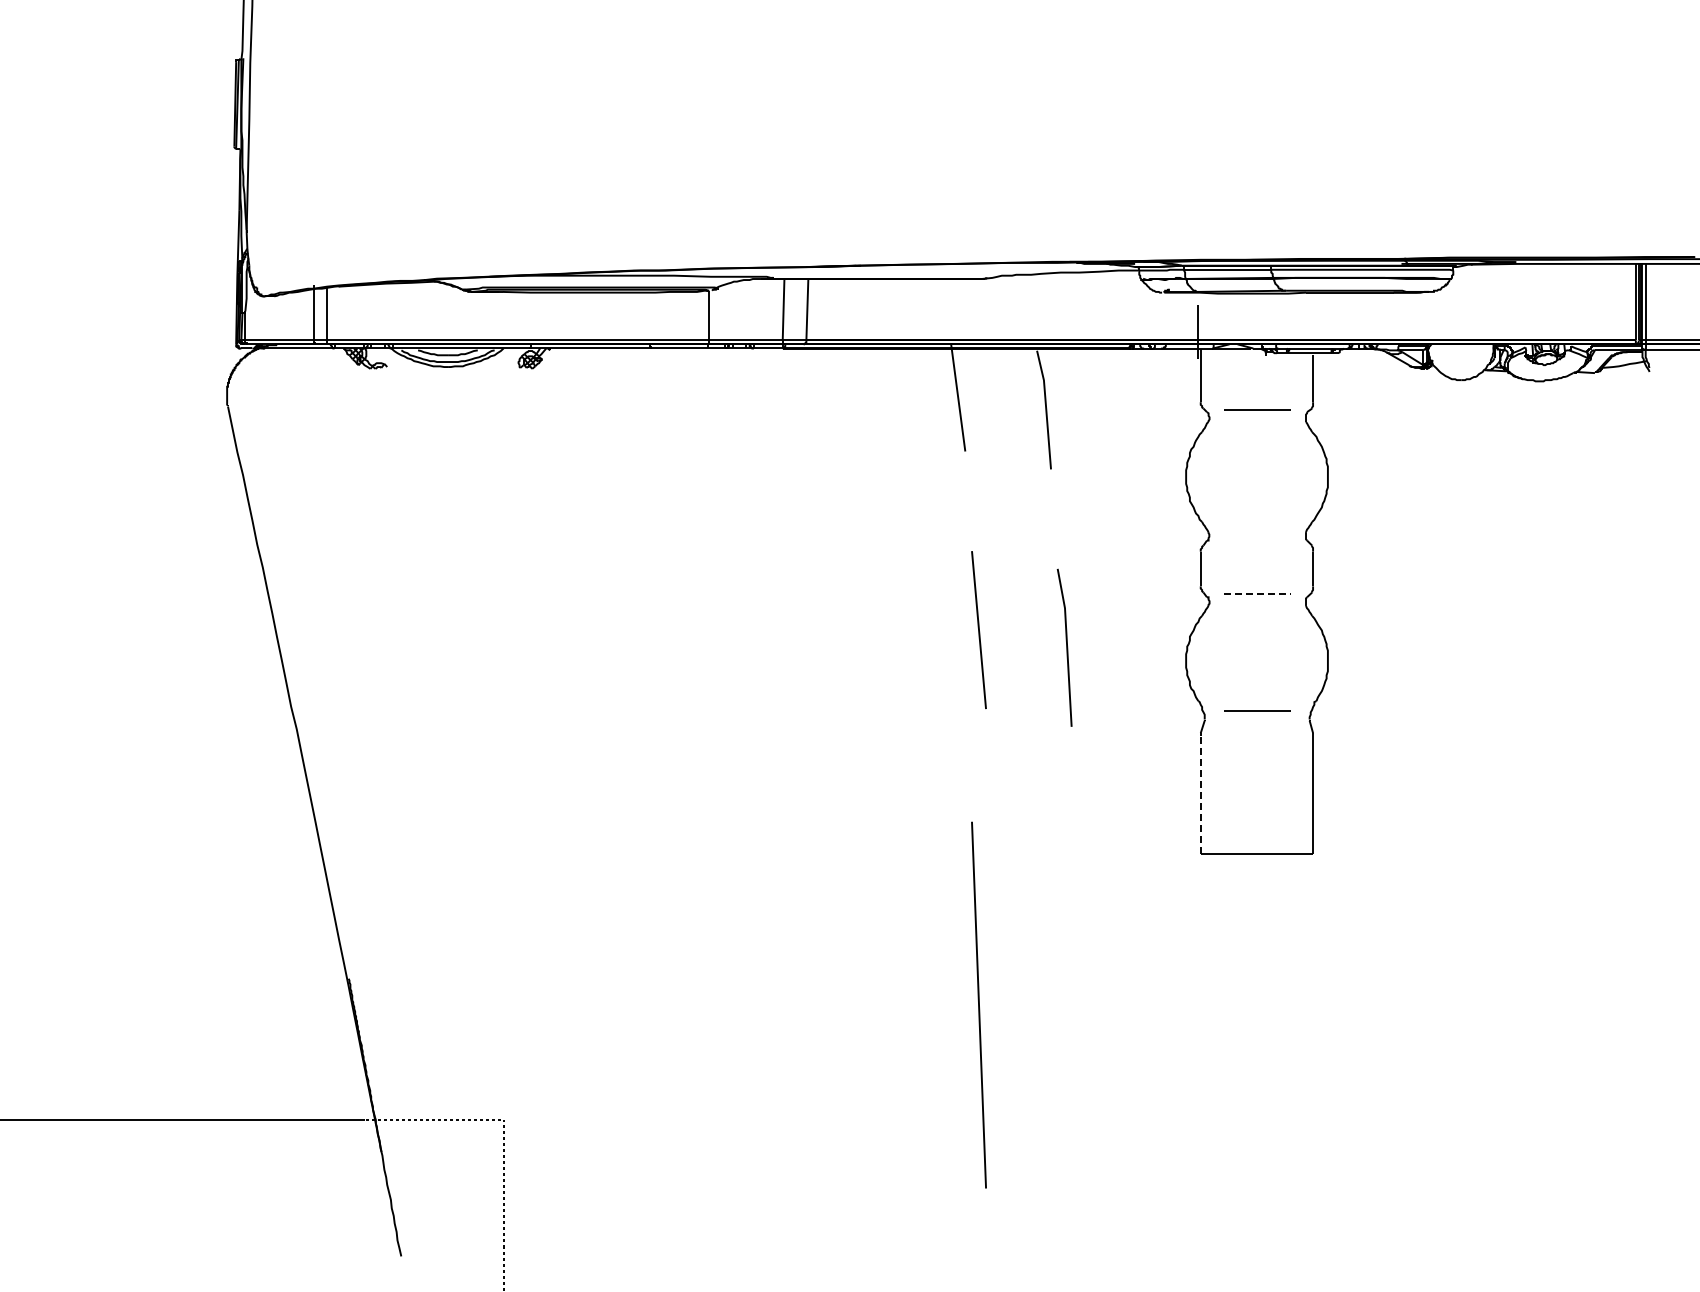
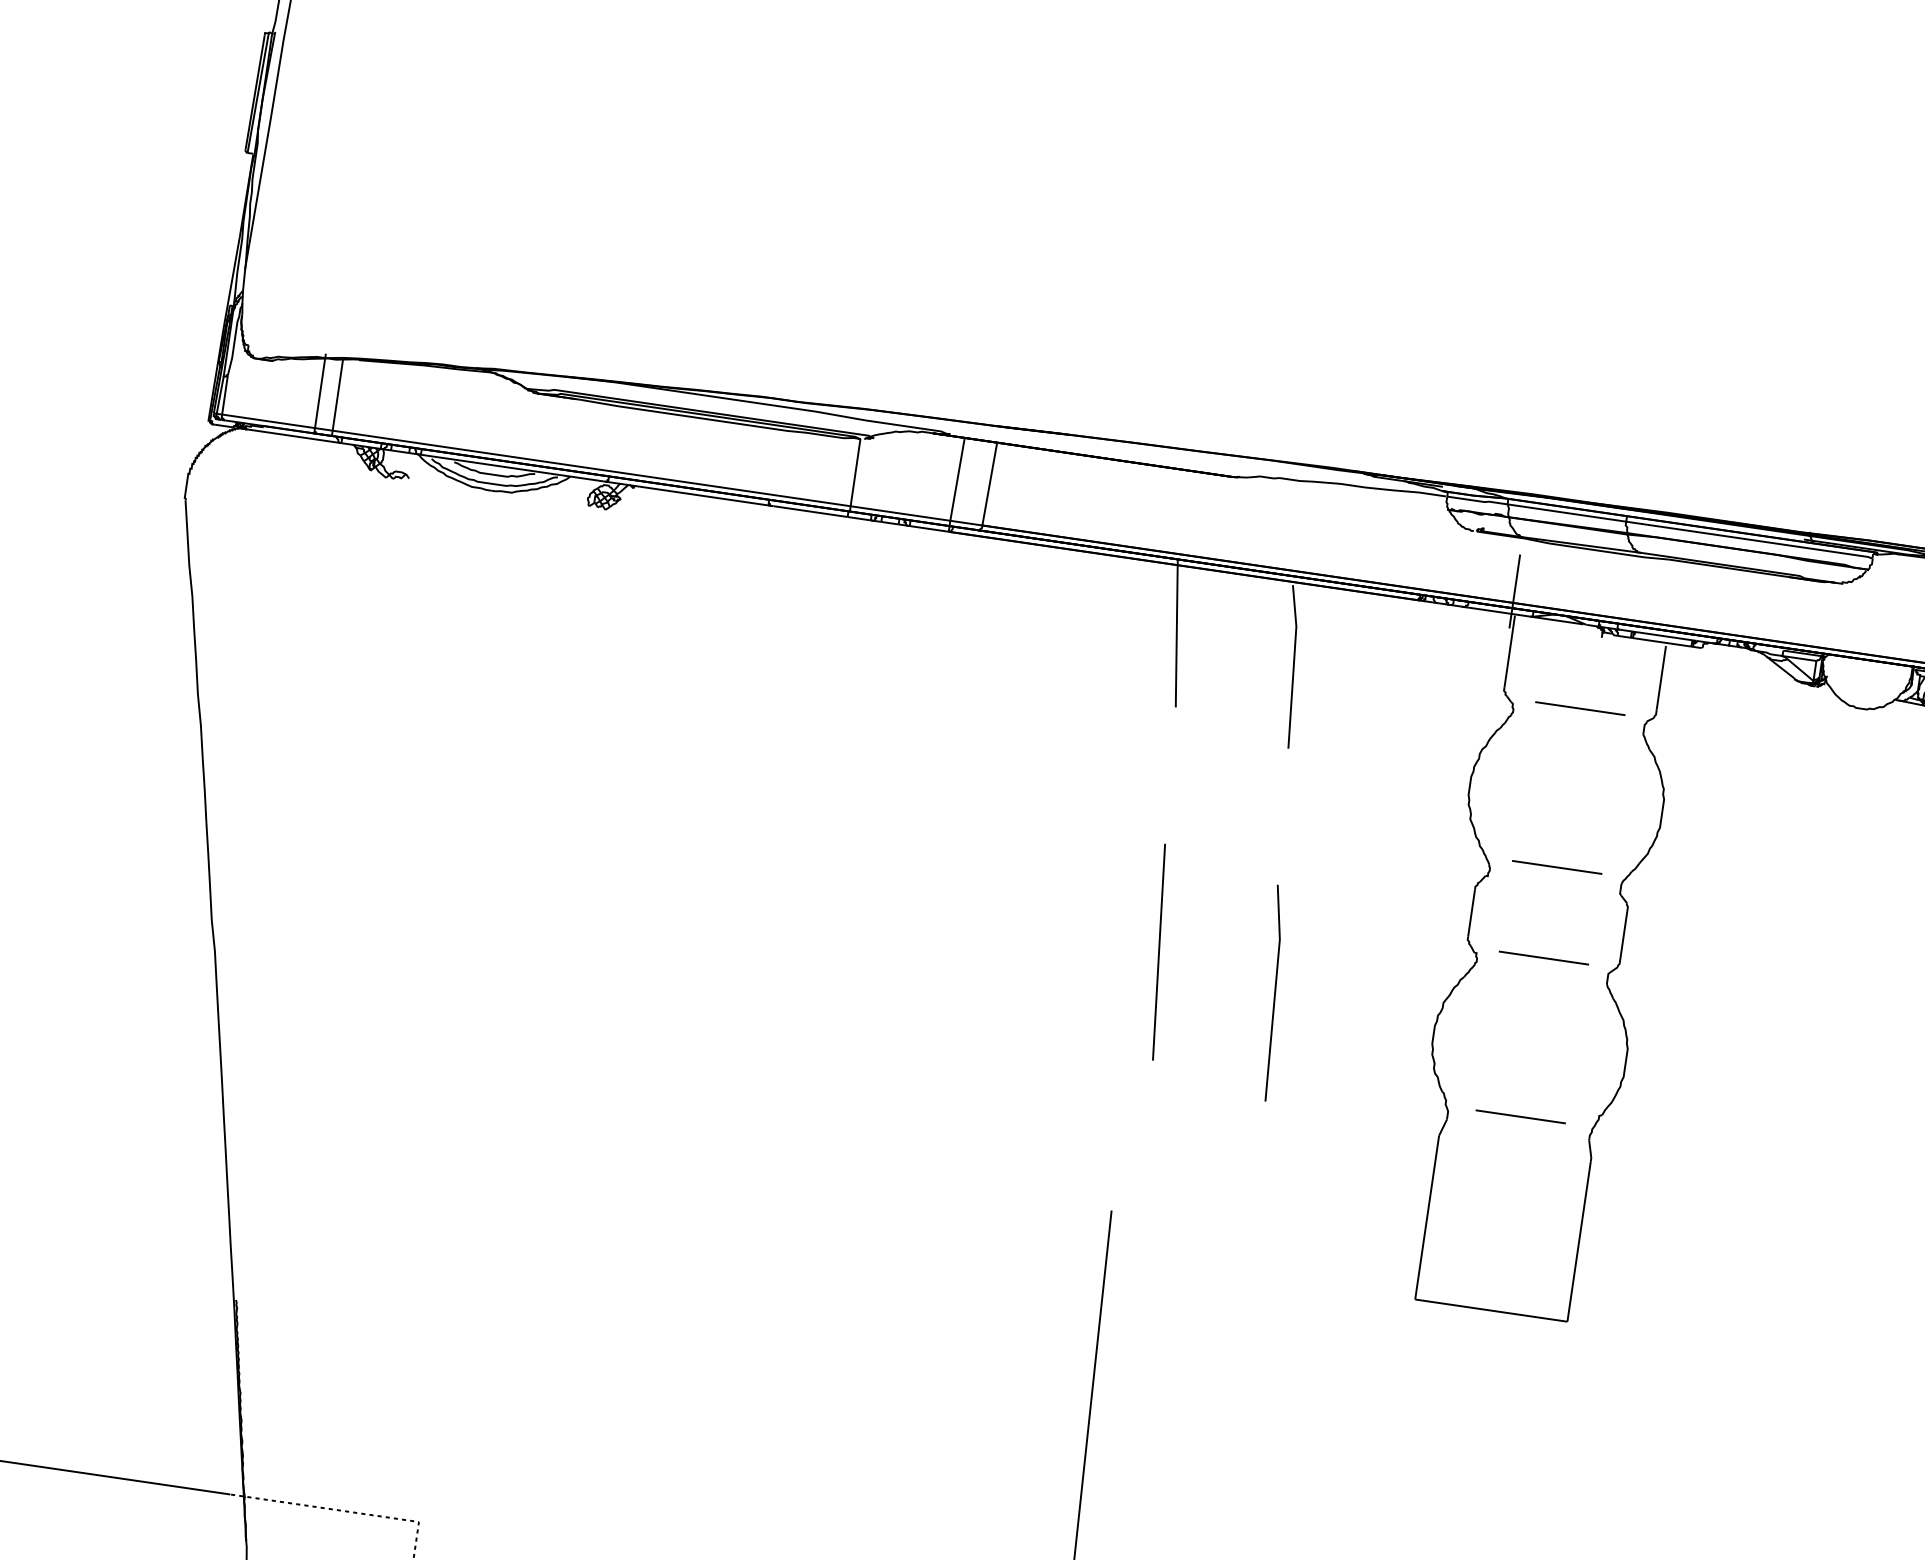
line: (1257, 526) -> (1556, 866), added
line: (1258, 593) -> (1544, 957), dashed -> solid
line: (1200, 794) -> (1426, 1218), dashed -> solid

